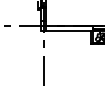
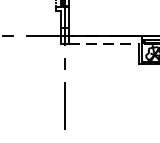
line: (69, 30) -> (105, 42), solid -> dashed

